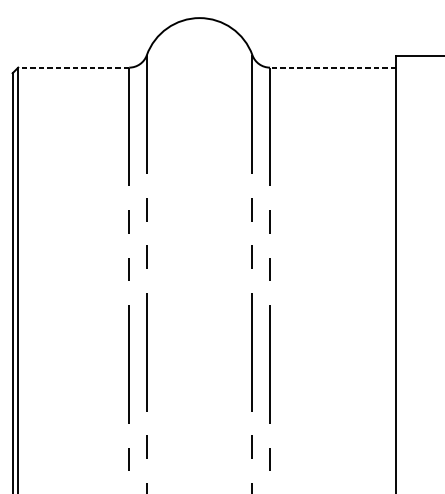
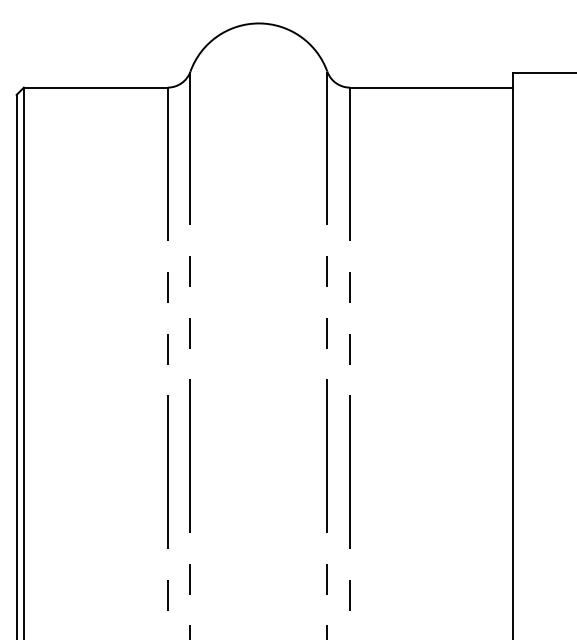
line: (73, 67) -> (95, 87), dashed -> solid
line: (332, 67) -> (431, 87), dashed -> solid

